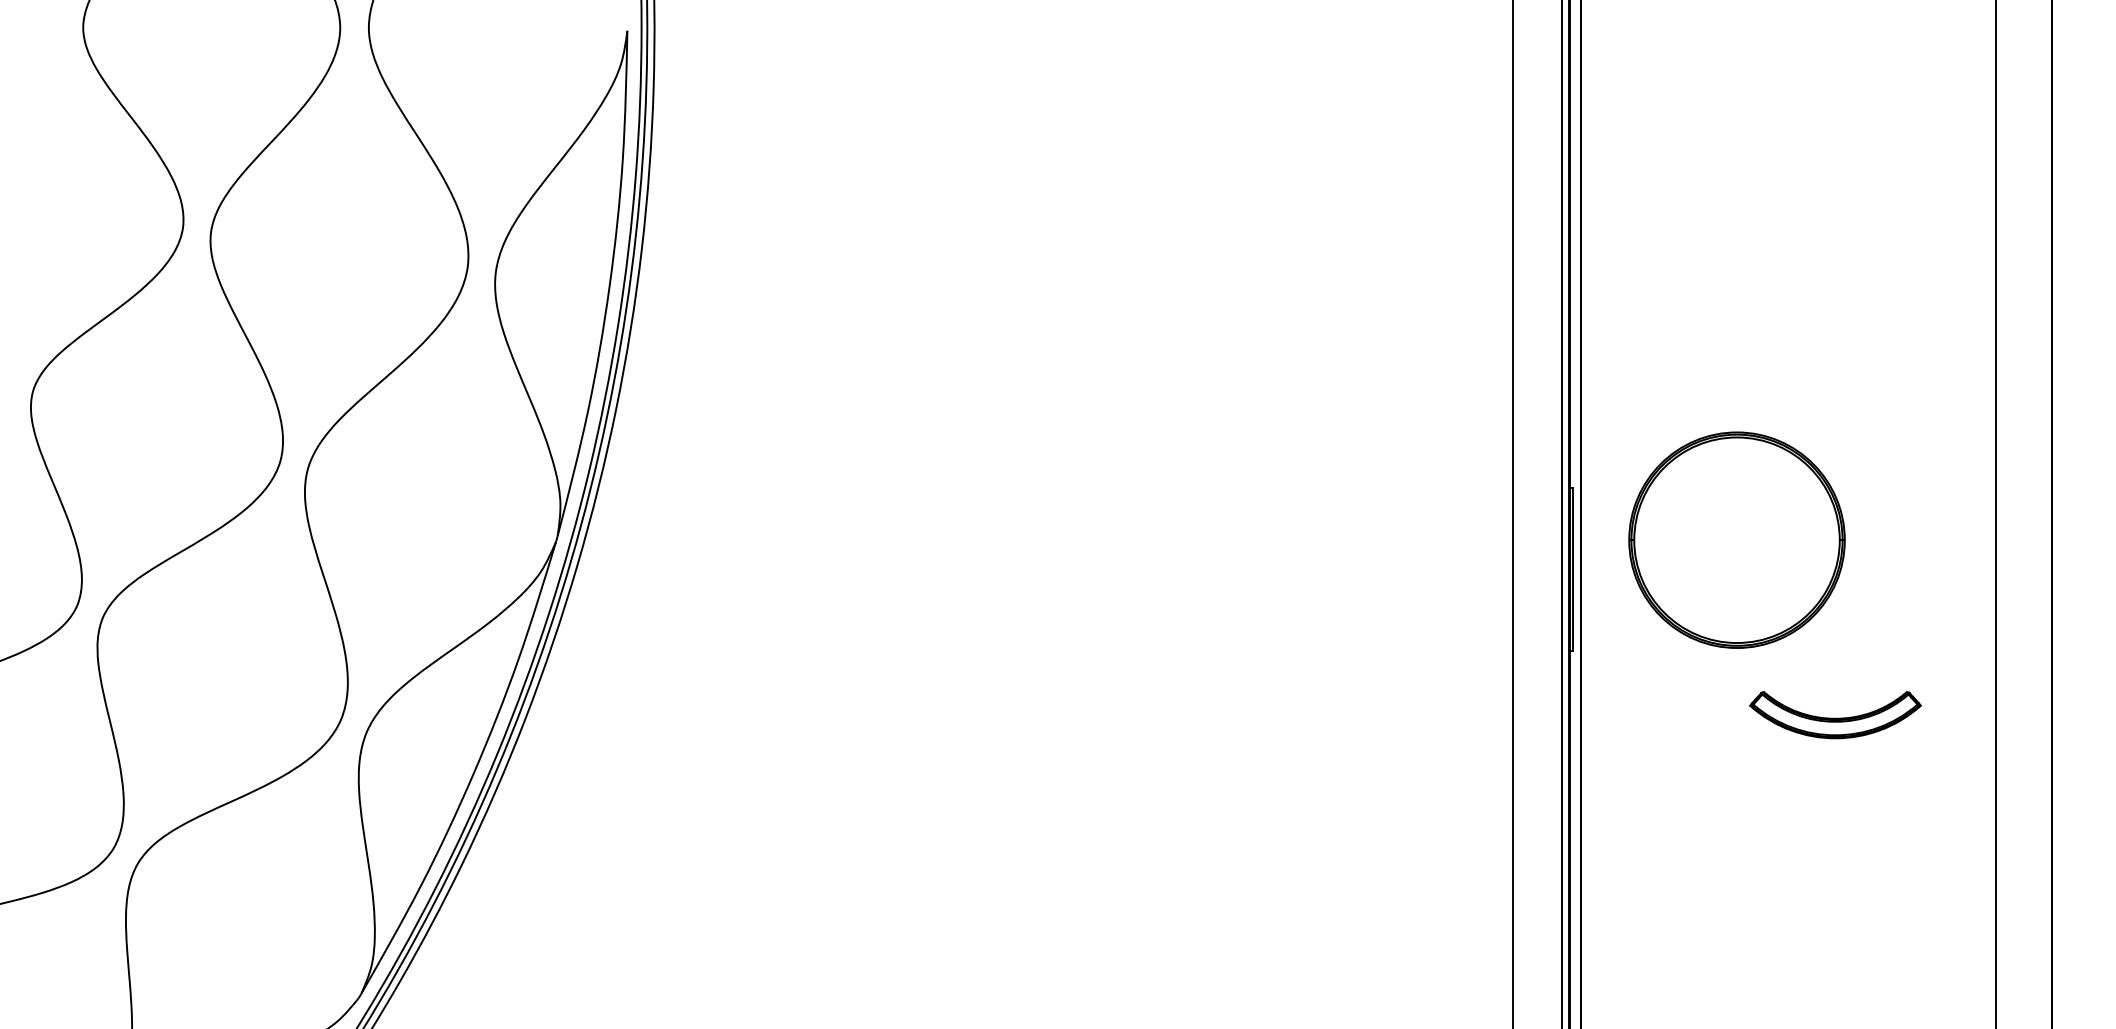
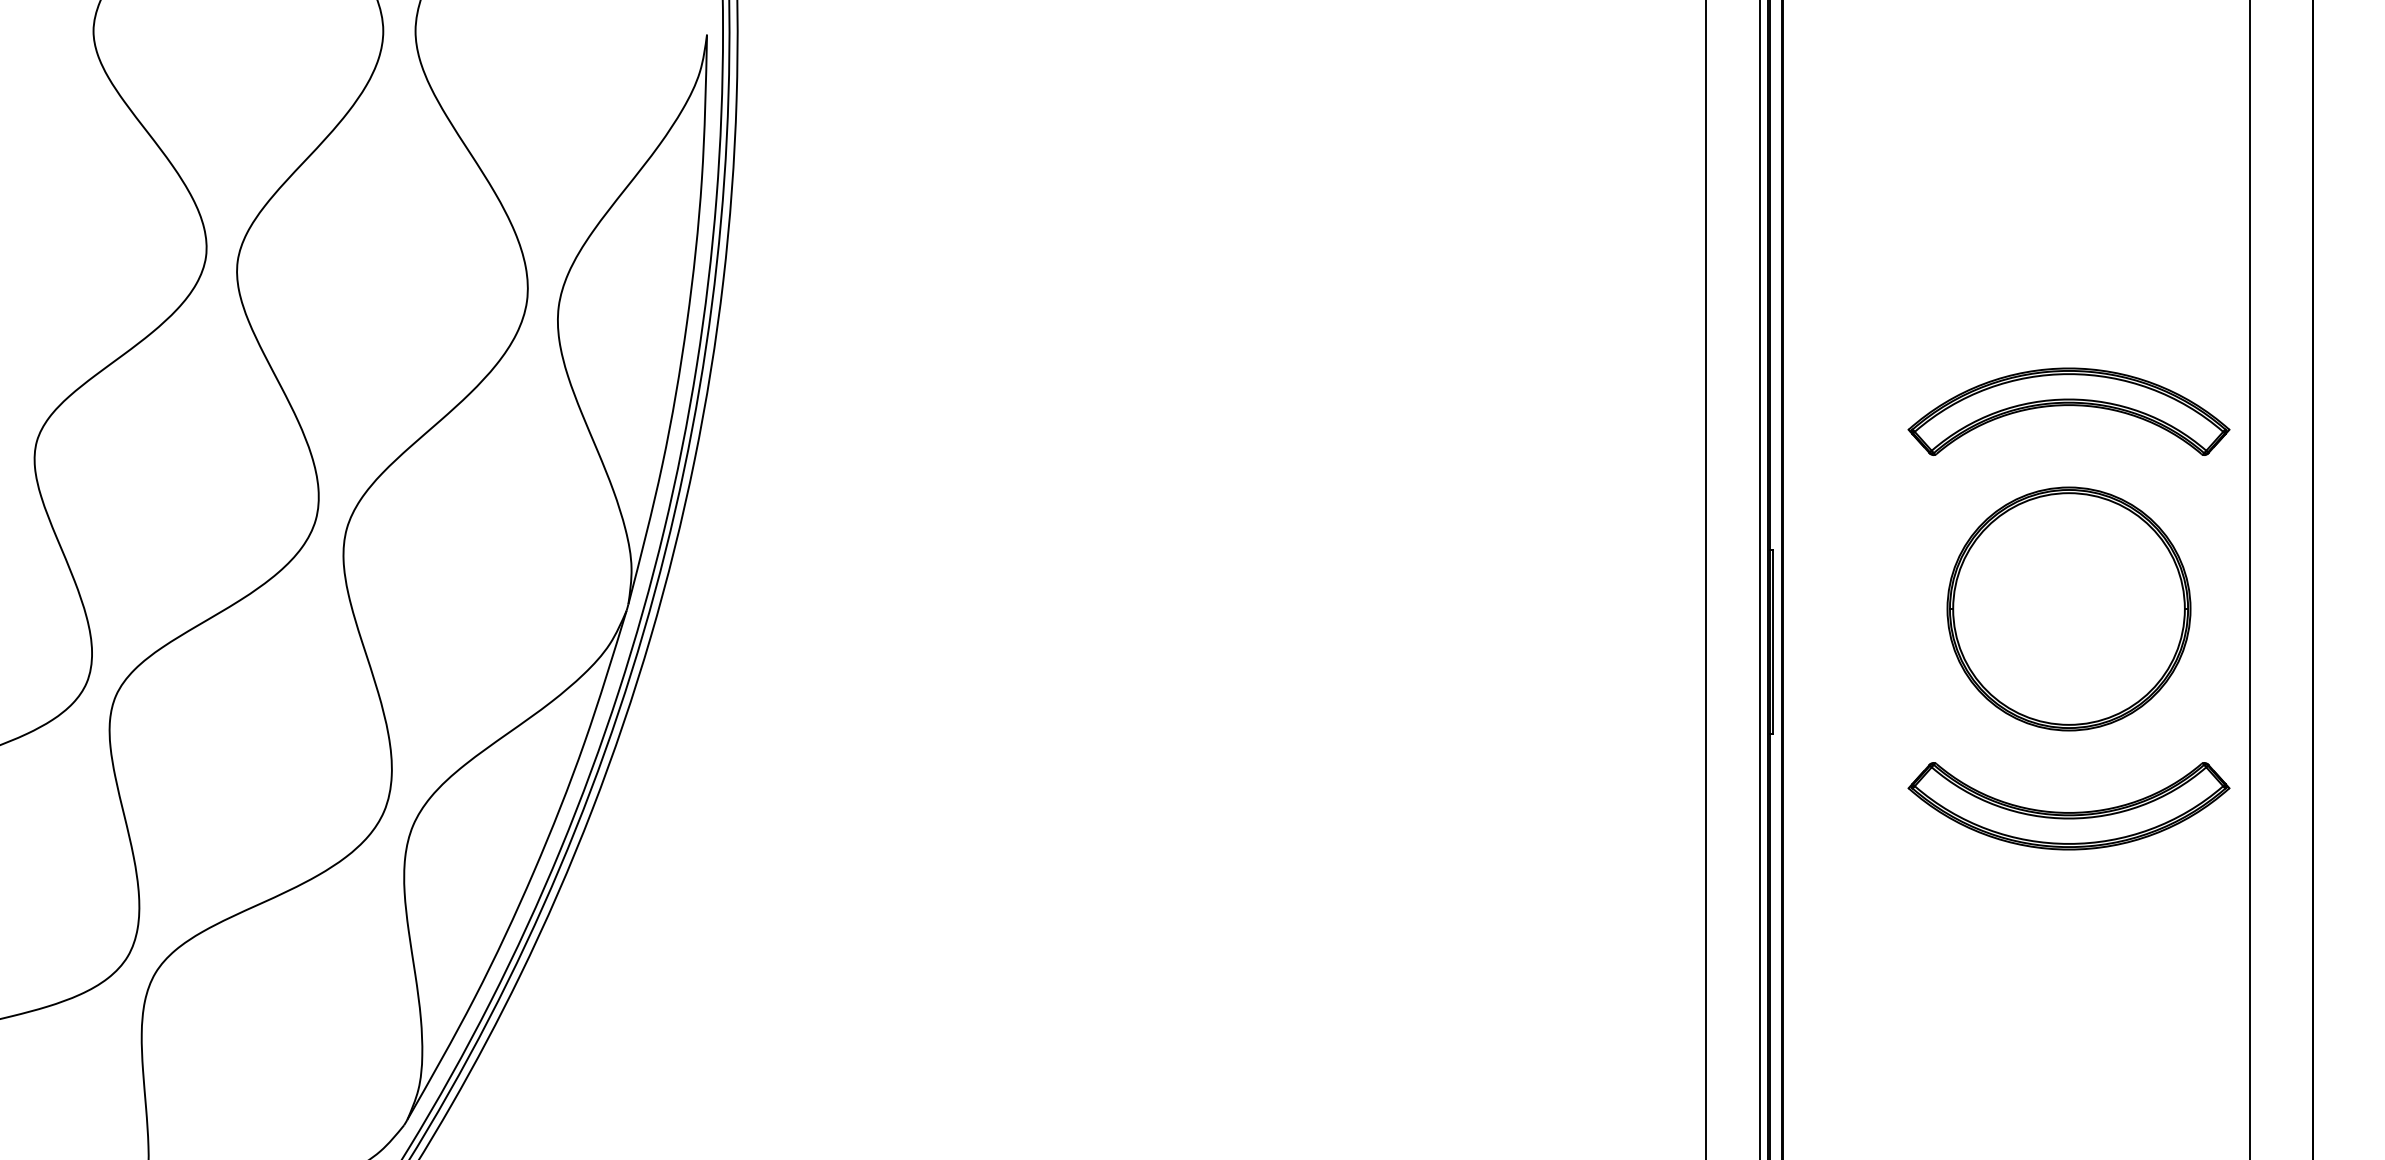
part: (1835, 365) -> (2068, 411), added
part: (1736, 539) -> (2068, 608), moved
part: (1835, 715) -> (2068, 806), size x1.67

